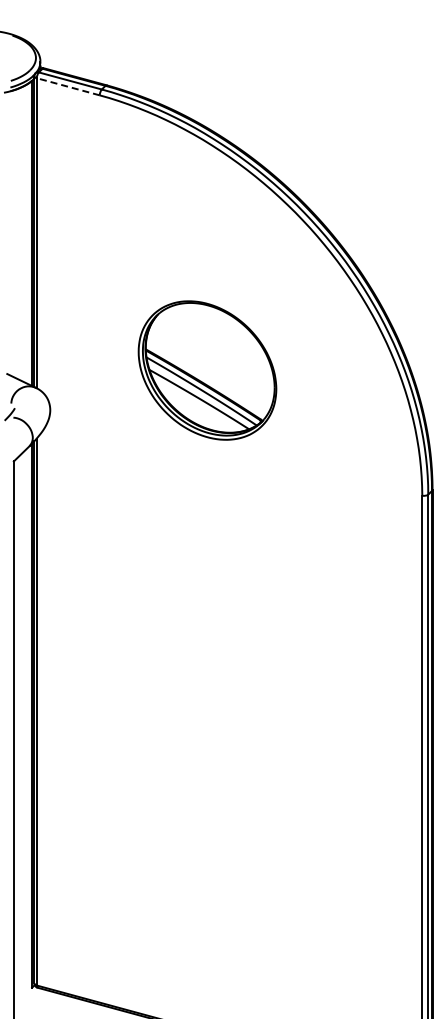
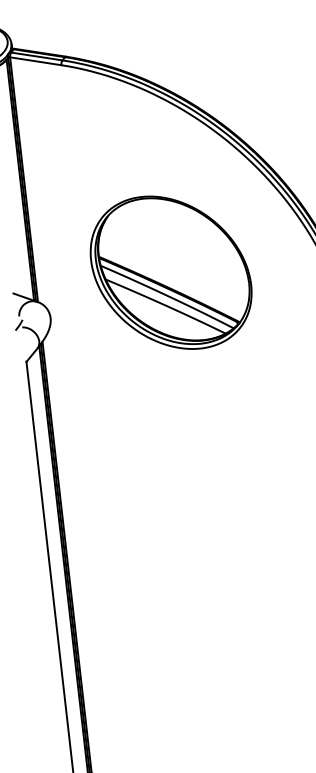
line: (68, 86) -> (35, 61), dashed -> solid
part: (207, 370) -> (171, 272), size x1.43

